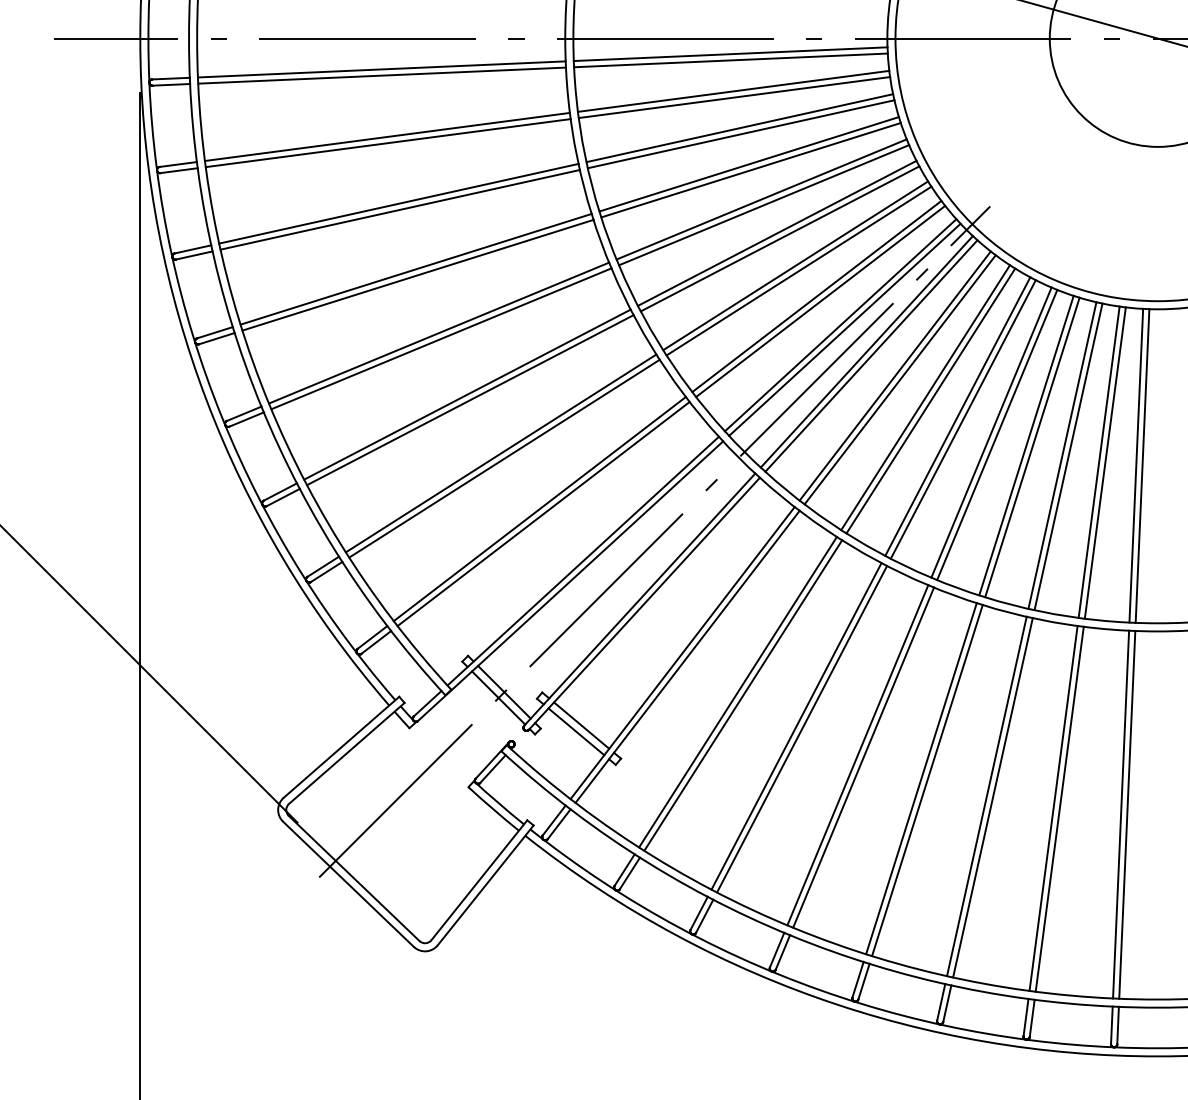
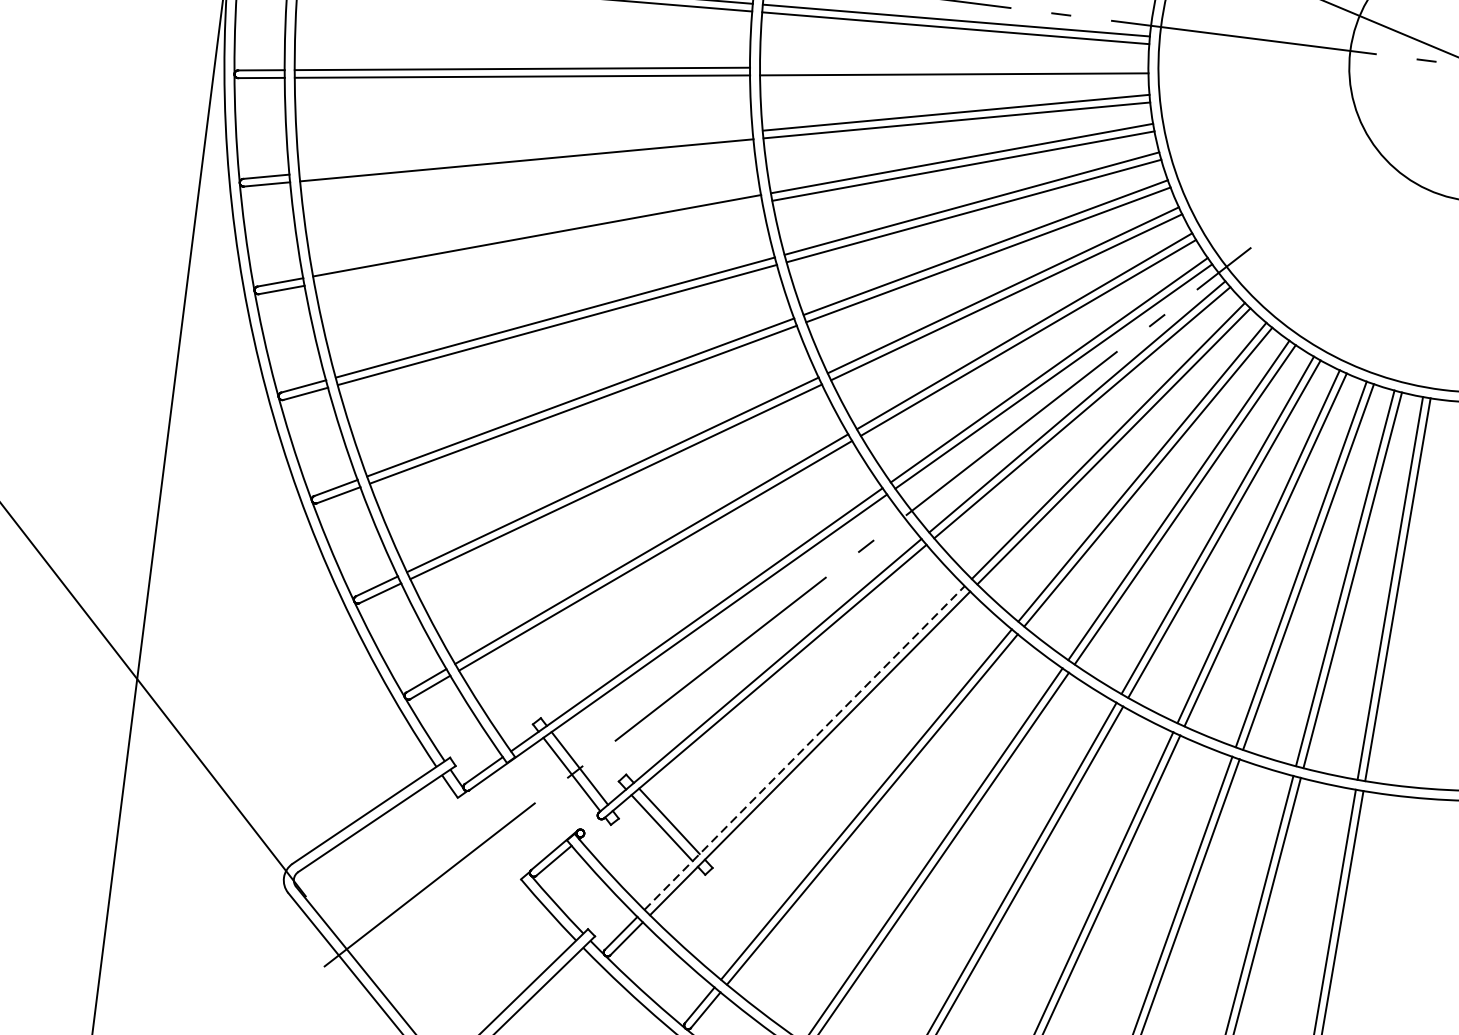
line: (733, 90) -> (954, 65), removed
line: (398, 203) -> (525, 152), removed
line: (417, 274) -> (537, 242), removed
line: (682, 652) -> (804, 747), solid -> dashed

